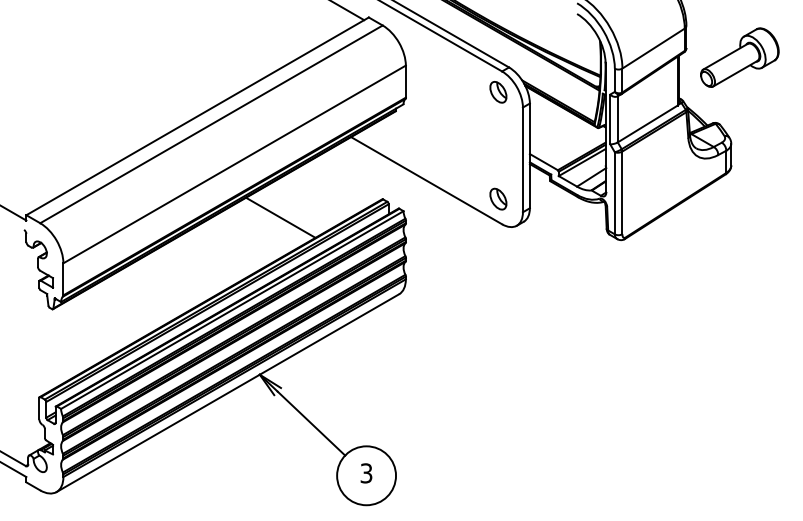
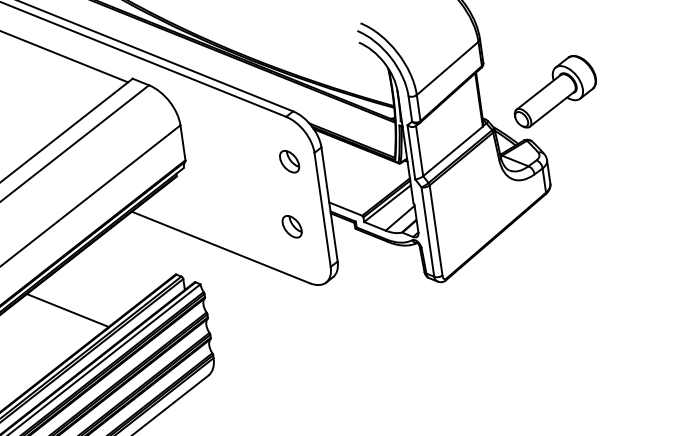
part: (739, 57) -> (554, 90), moved
part: (498, 92) -> (289, 161), moved
part: (498, 198) -> (292, 226), moved

